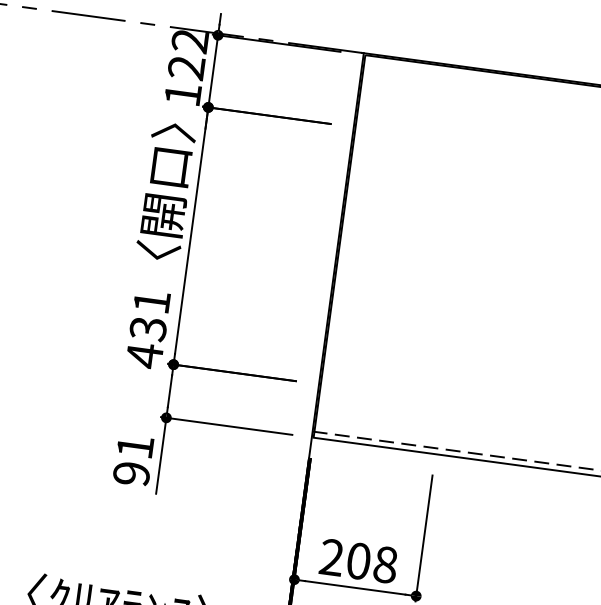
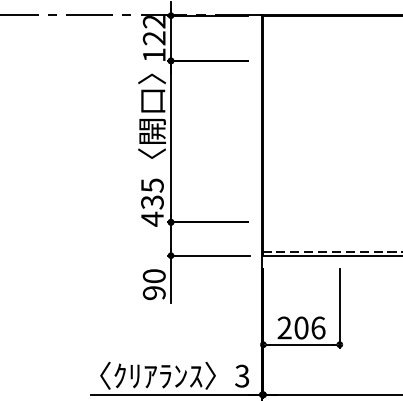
text: (151, 301) -> (152, 185), 431 -> 435
text: (133, 447) -> (153, 276), 91 -> 90
text: (385, 564) -> (318, 327), 208 -> 206

